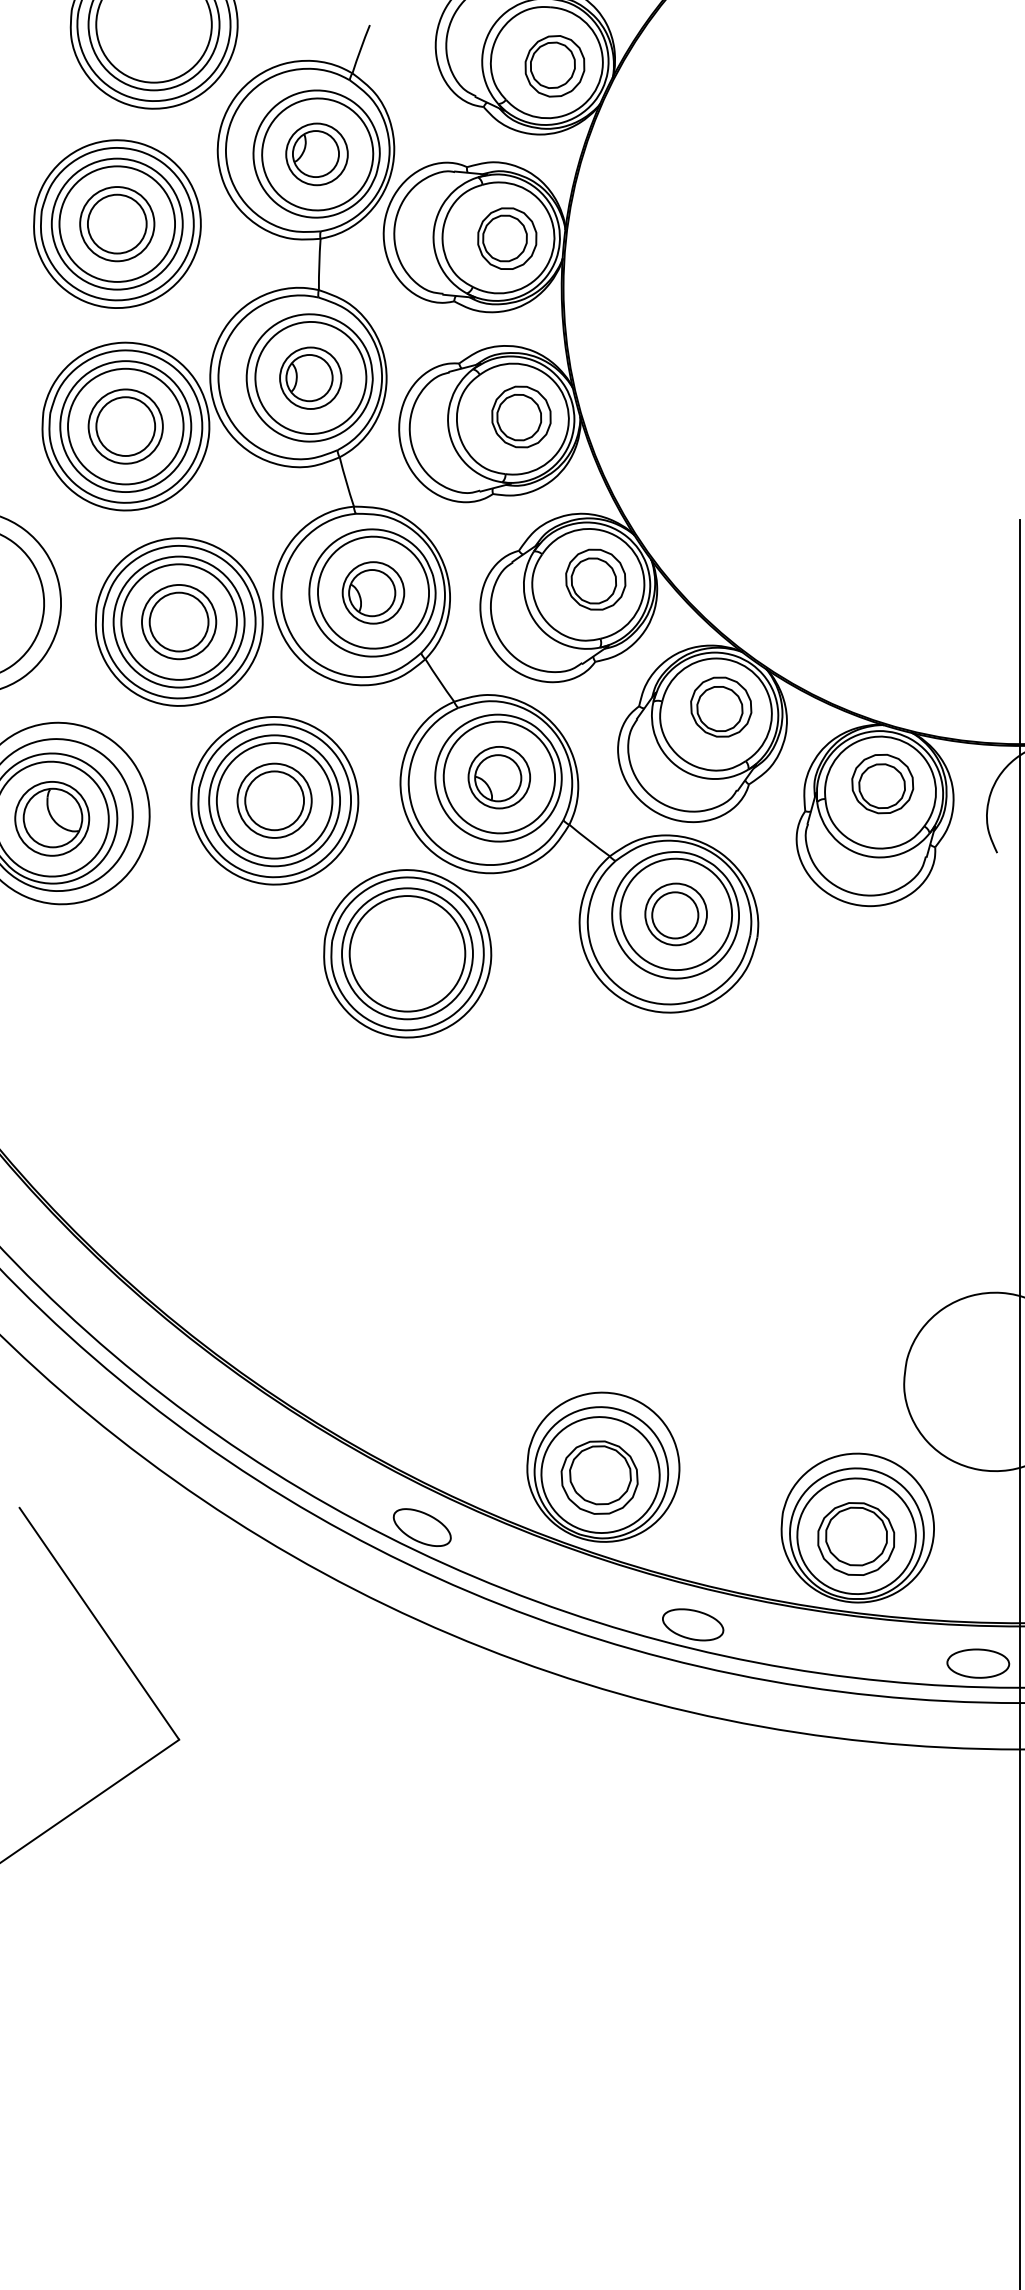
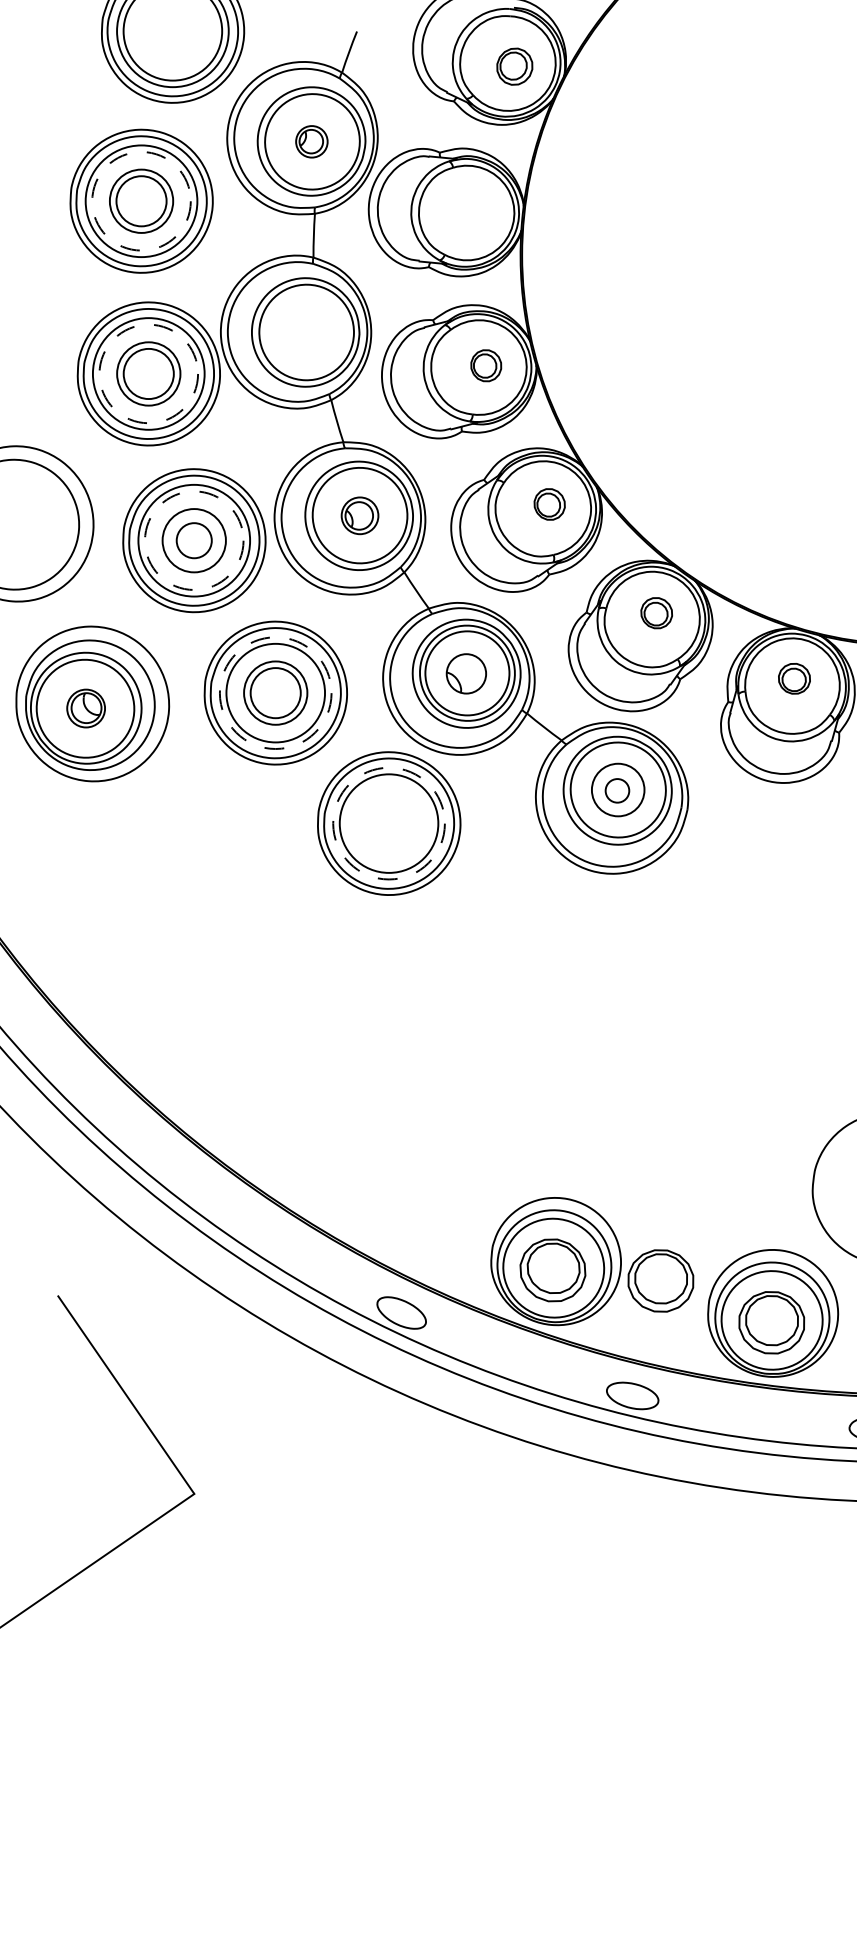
part: (554, 66) -> (514, 66), size x0.7
part: (316, 154) -> (311, 141), size x0.6
circle: (117, 223) -> (141, 200), solid -> dashed
part: (507, 238) -> (474, 213), removed
part: (310, 377) -> (306, 332), removed
part: (521, 416) -> (486, 365), size x0.6
circle: (125, 426) -> (148, 373), solid -> dashed
part: (595, 579) -> (549, 504), size x0.6
part: (373, 592) -> (360, 515), size x0.7
circle: (178, 621) -> (193, 540), size x0.7
circle: (178, 621) -> (193, 540), solid -> dashed
part: (721, 706) -> (656, 612), size x0.6
circle: (499, 777) -> (467, 673), size x1.6
part: (882, 783) -> (794, 678), size x0.6
circle: (274, 800) -> (275, 692), solid -> dashed
part: (52, 818) -> (86, 708), size x0.6
circle: (675, 915) -> (617, 790), size x0.6
circle: (407, 953) -> (389, 823), solid -> dashed
part: (726, 1489) -> (661, 1280), added

